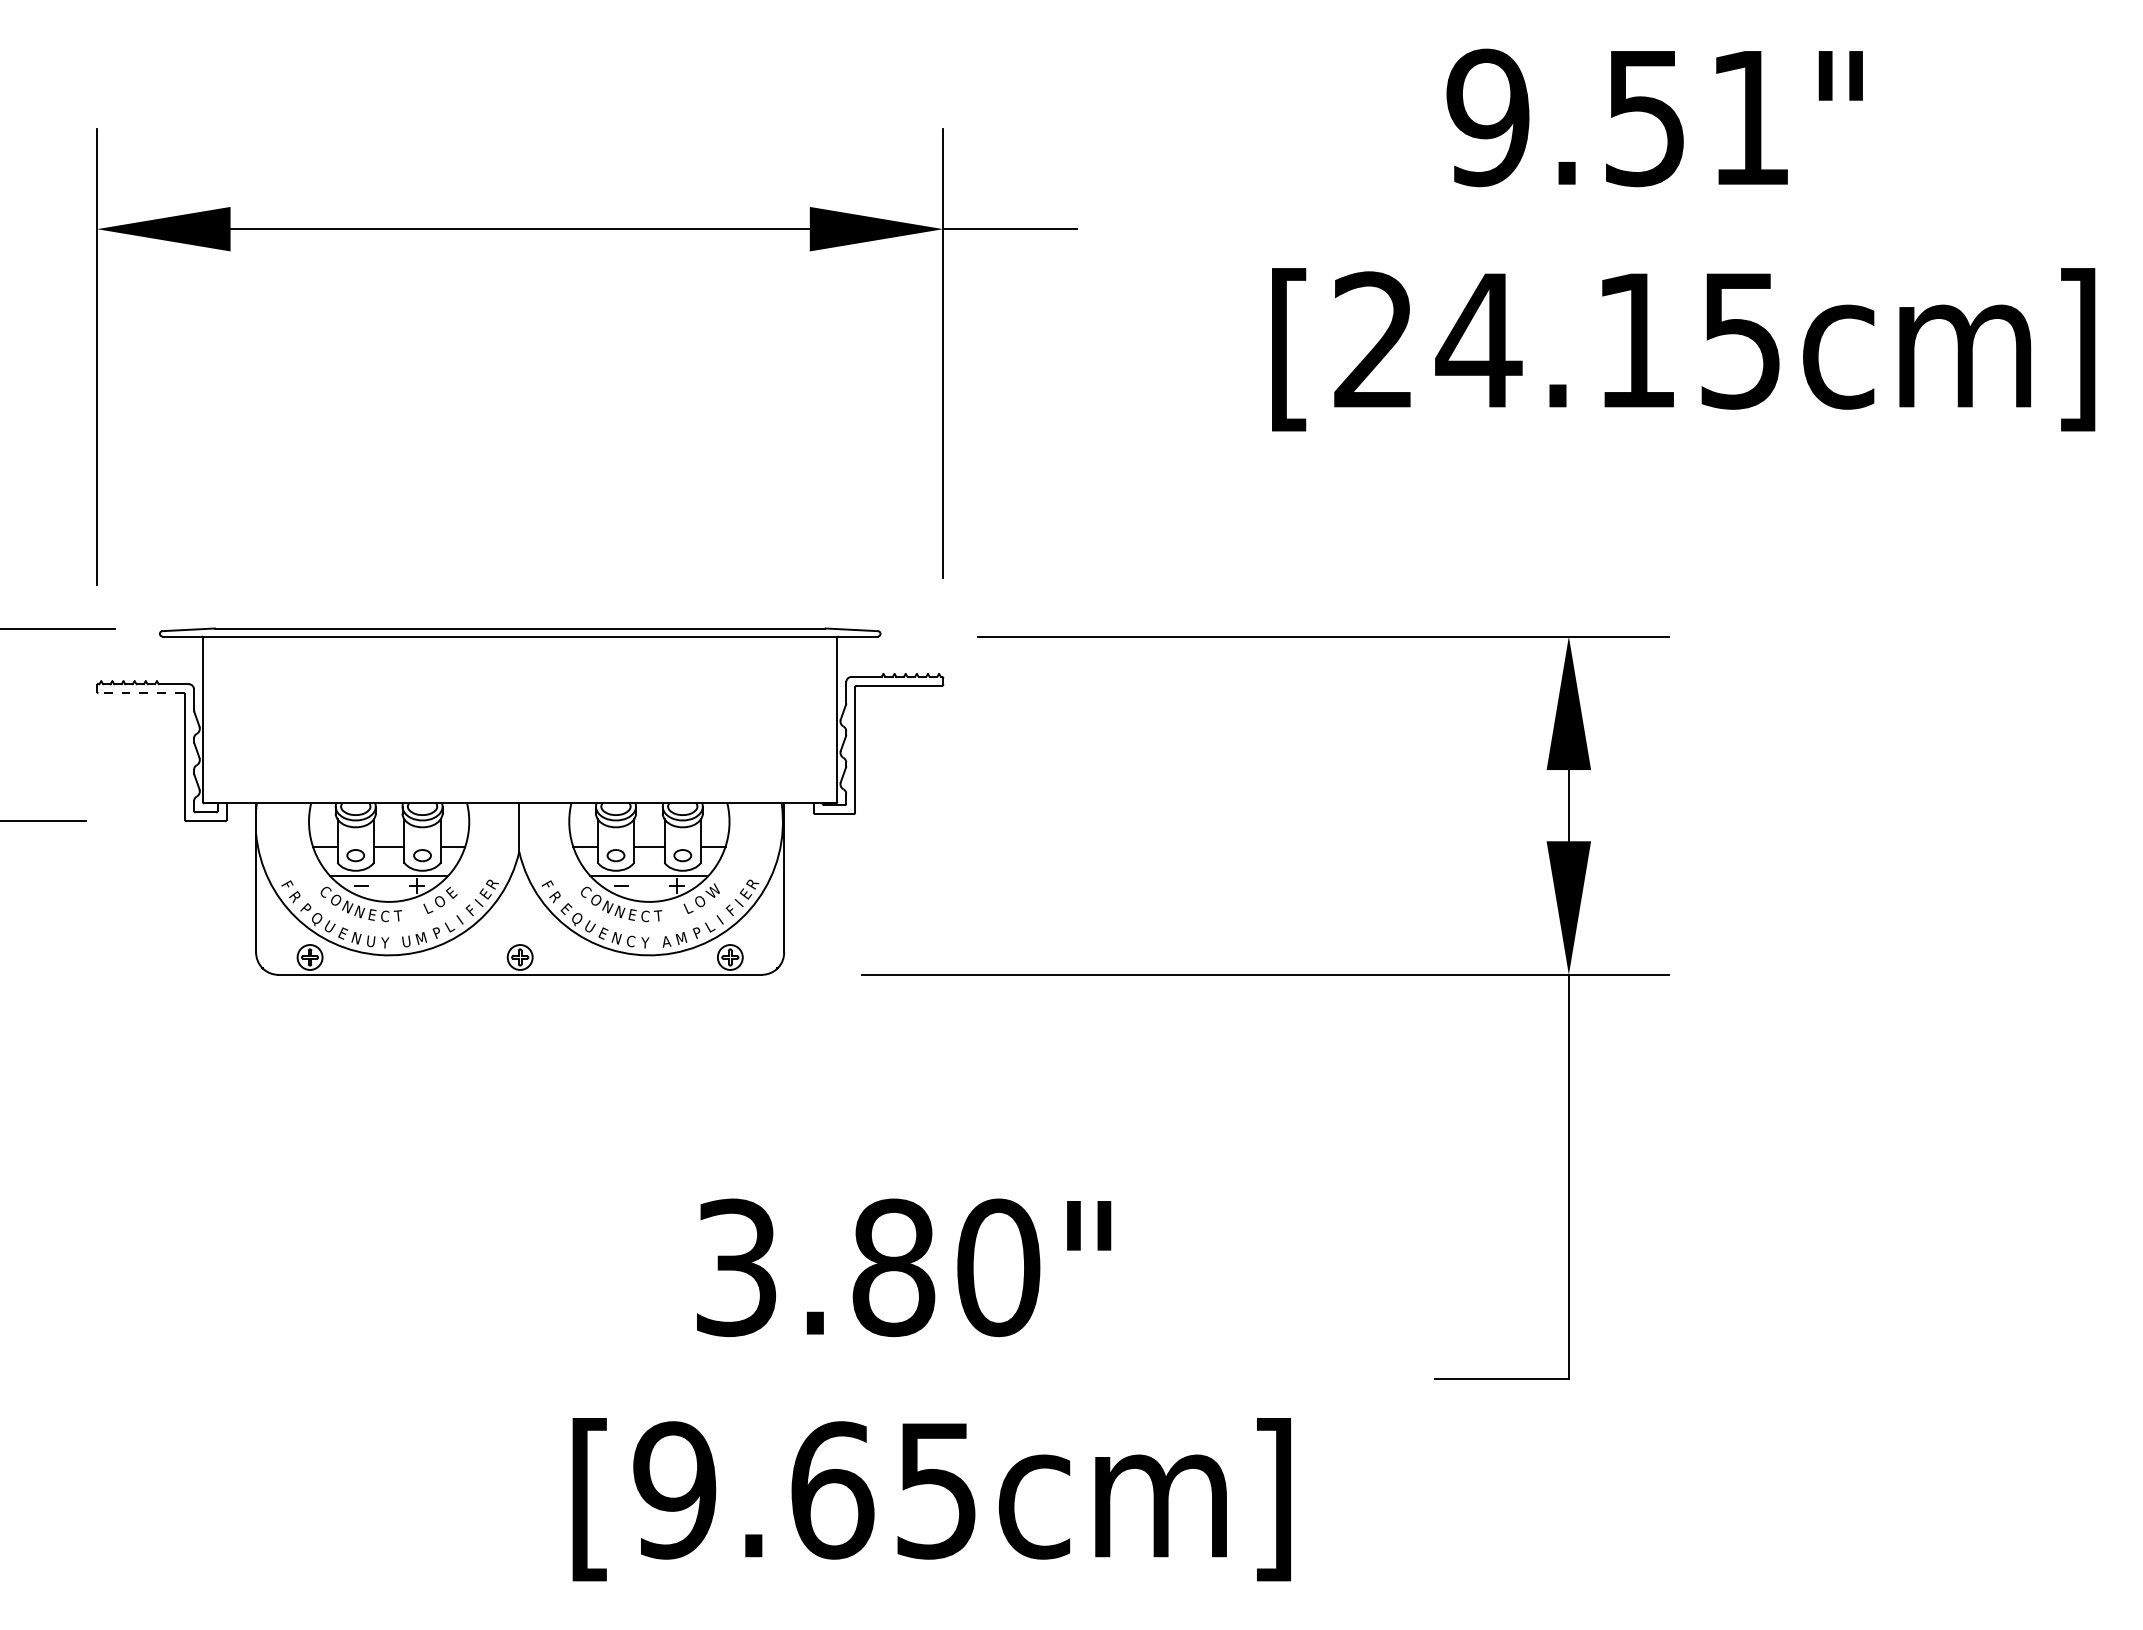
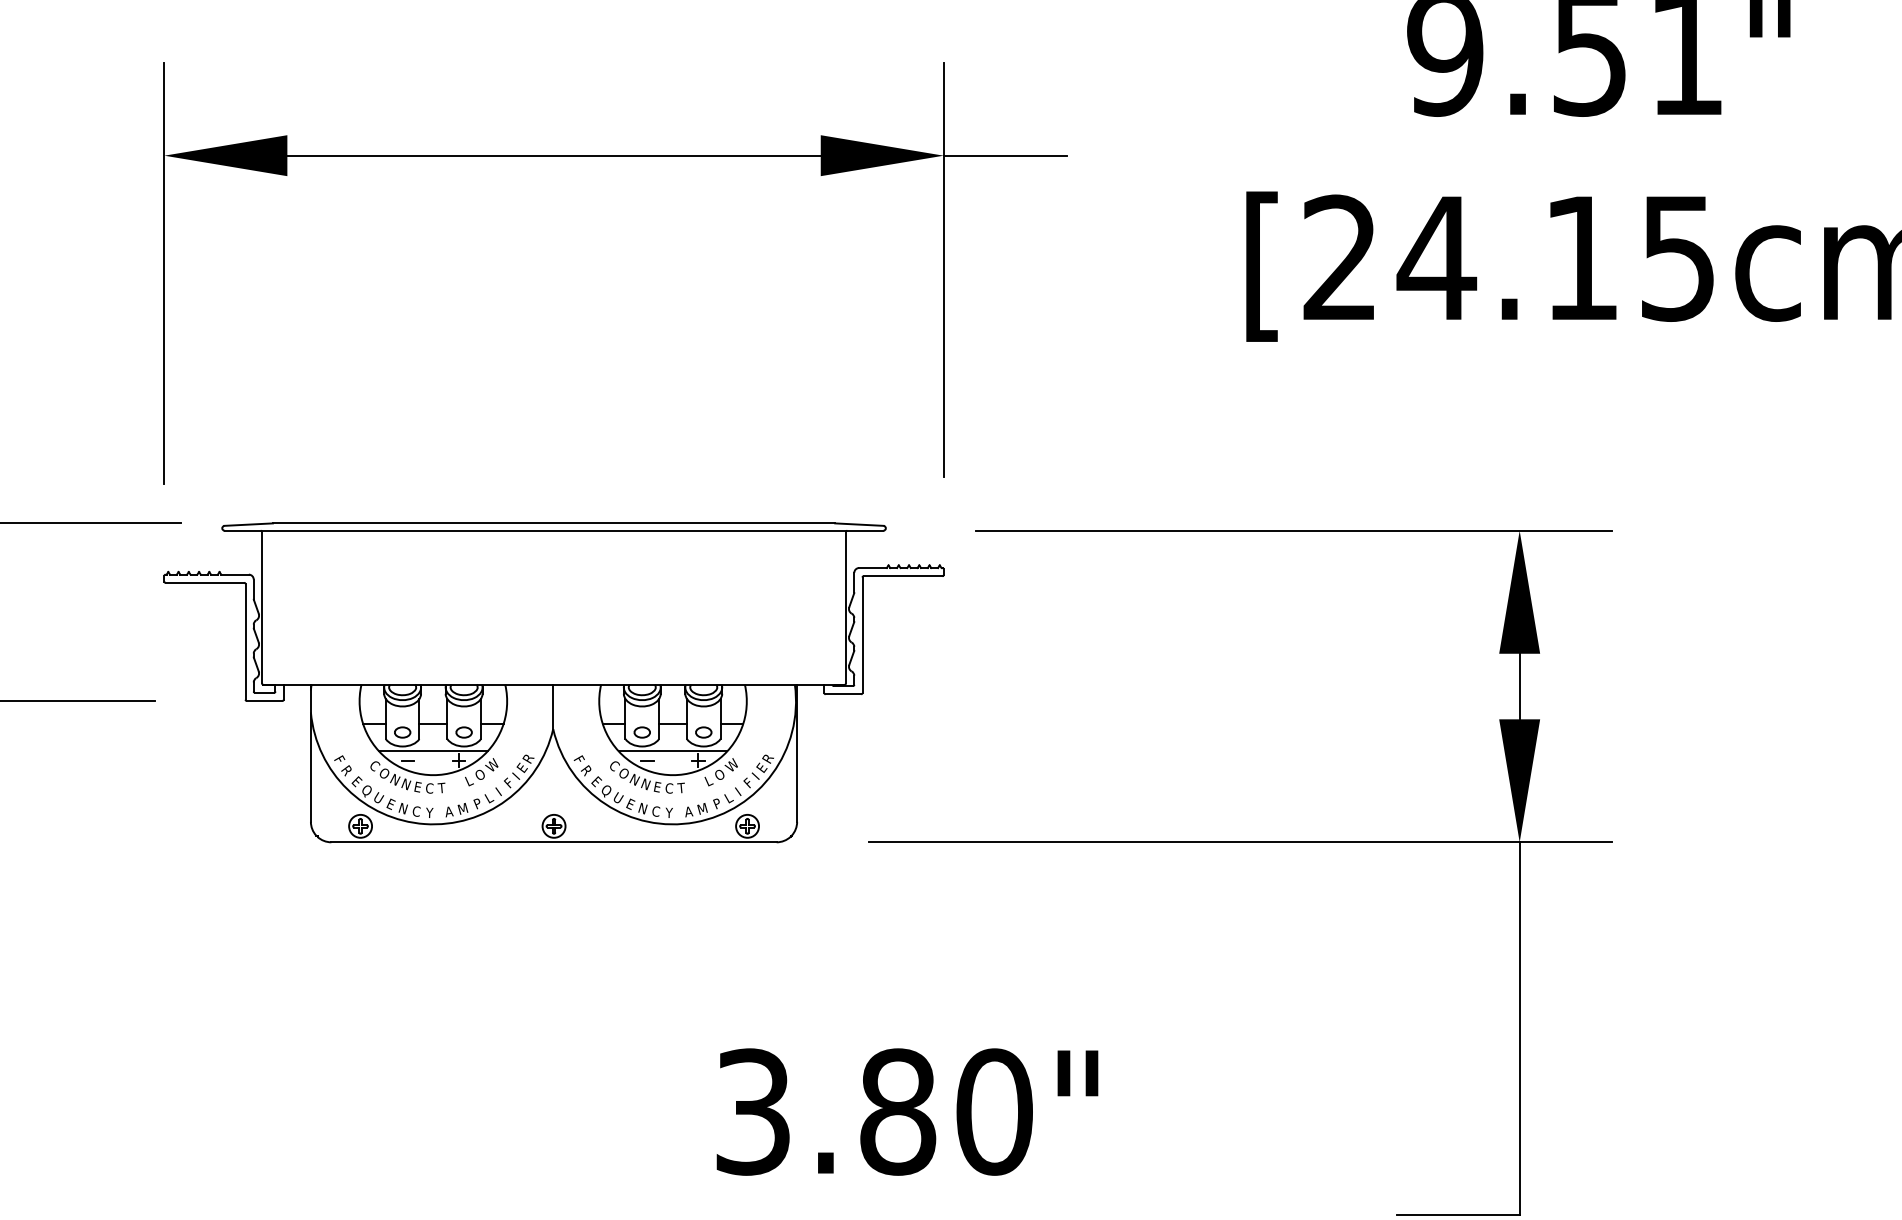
line: (141, 693) -> (205, 583), dashed -> solid
text: (452, 890) -> (491, 764), E -> W
text: (306, 910) -> (357, 783), P -> E
text: (370, 941) -> (416, 811), U -> C
text: (406, 941) -> (449, 811), U -> A

